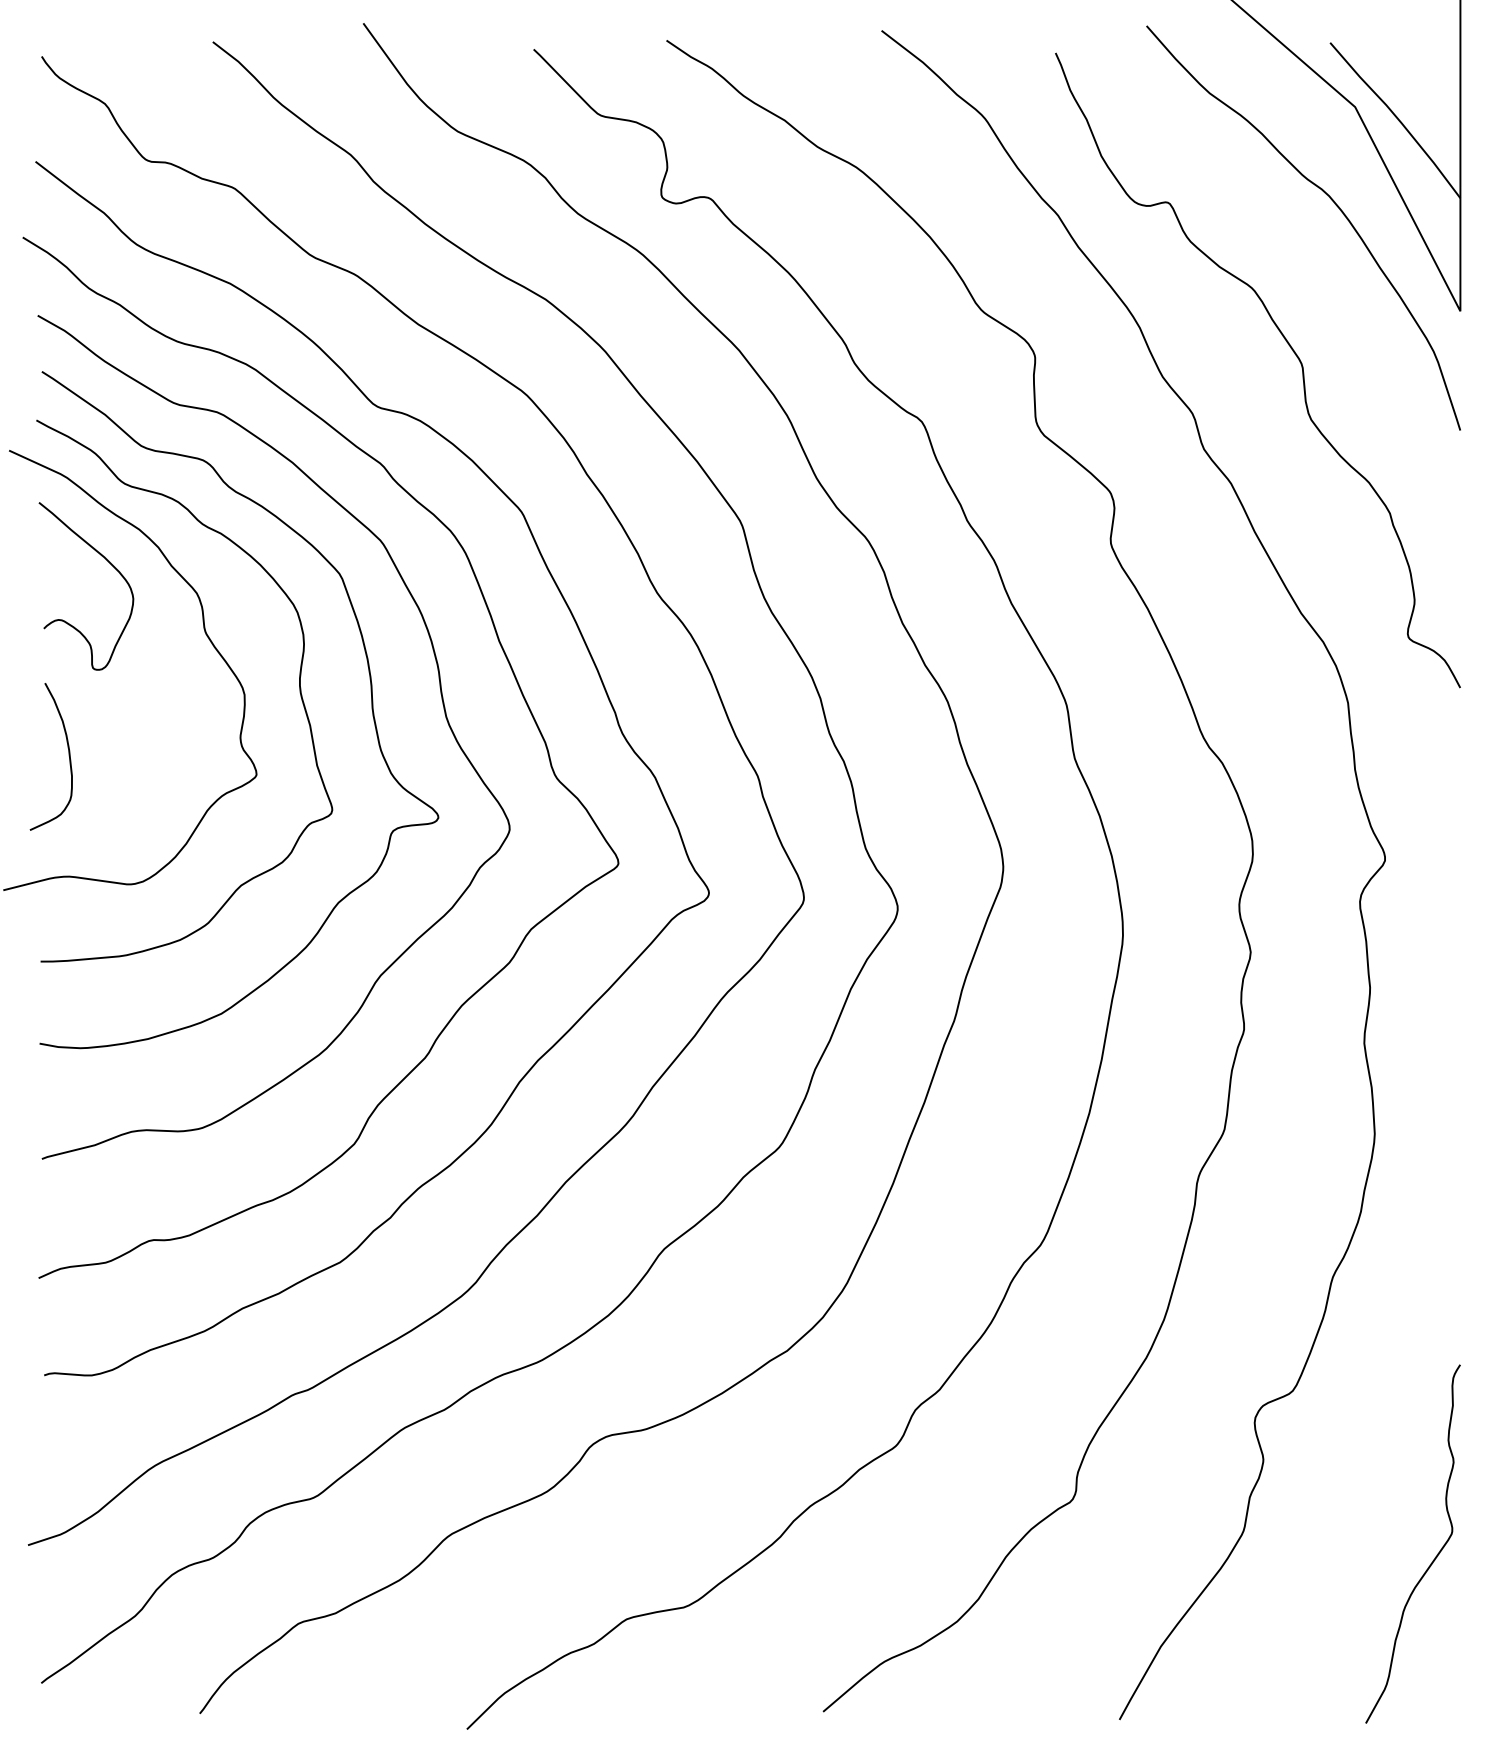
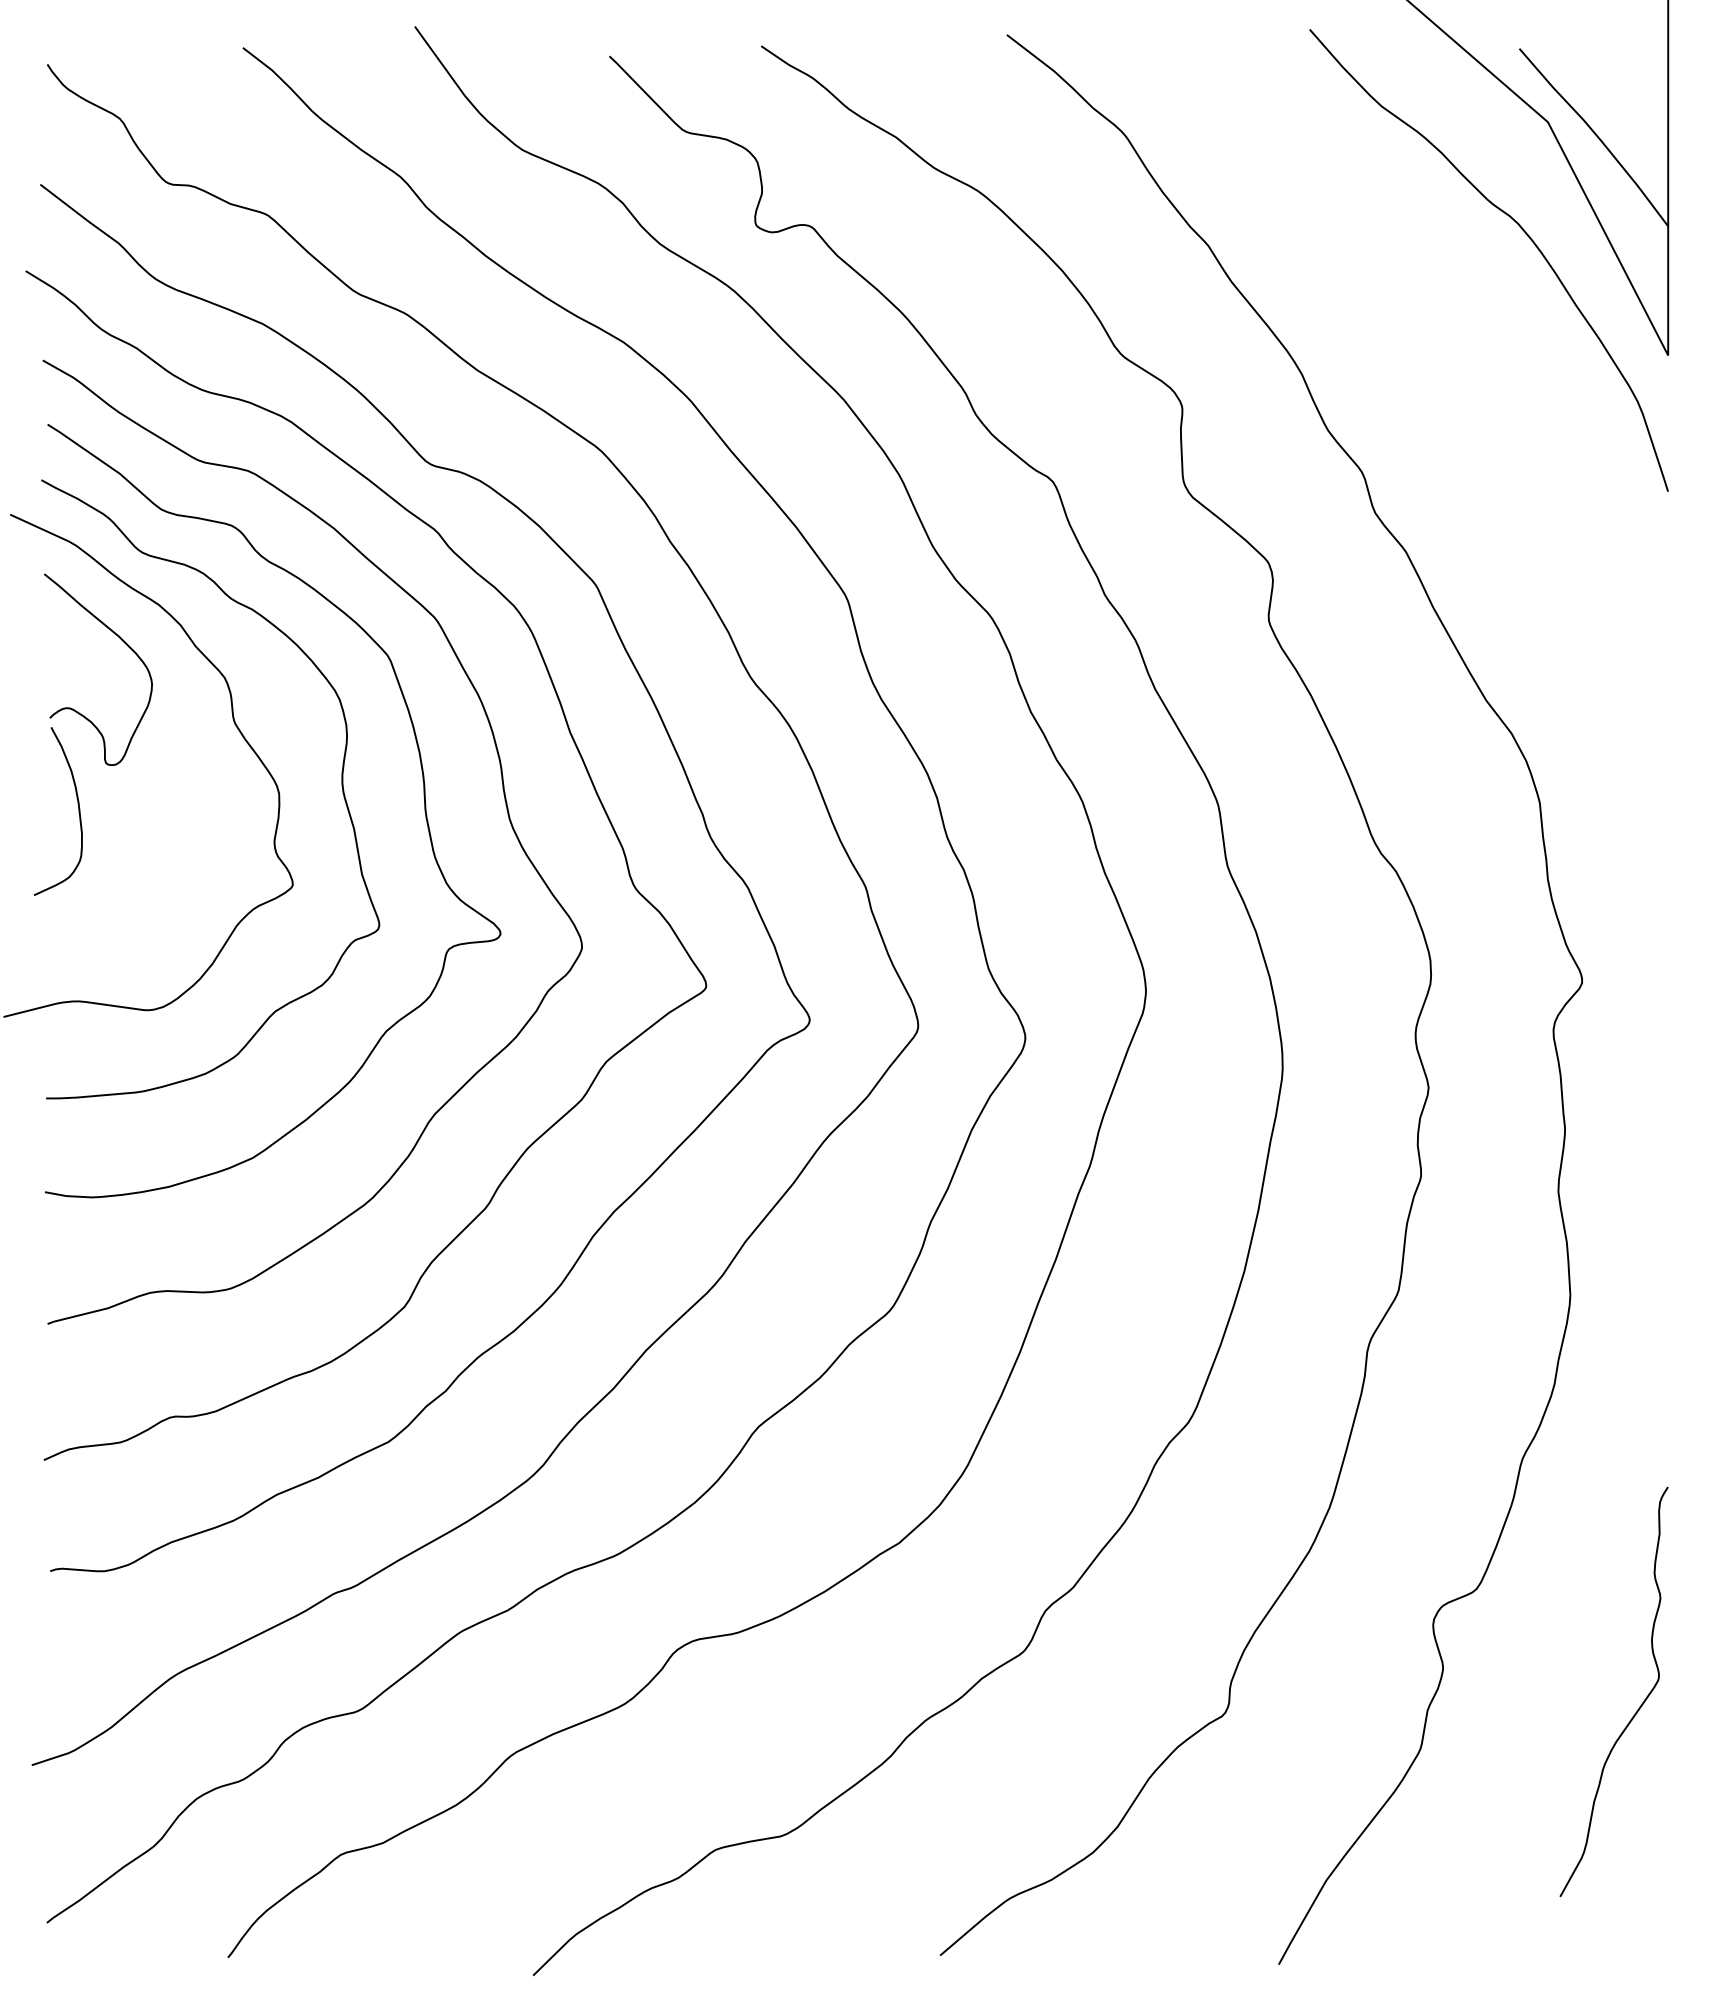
curve: (1290, 348) -> (1474, 398), removed
curve: (68, 756) -> (78, 811), moved
curve: (1433, 1559) -> (1637, 1709), moved

